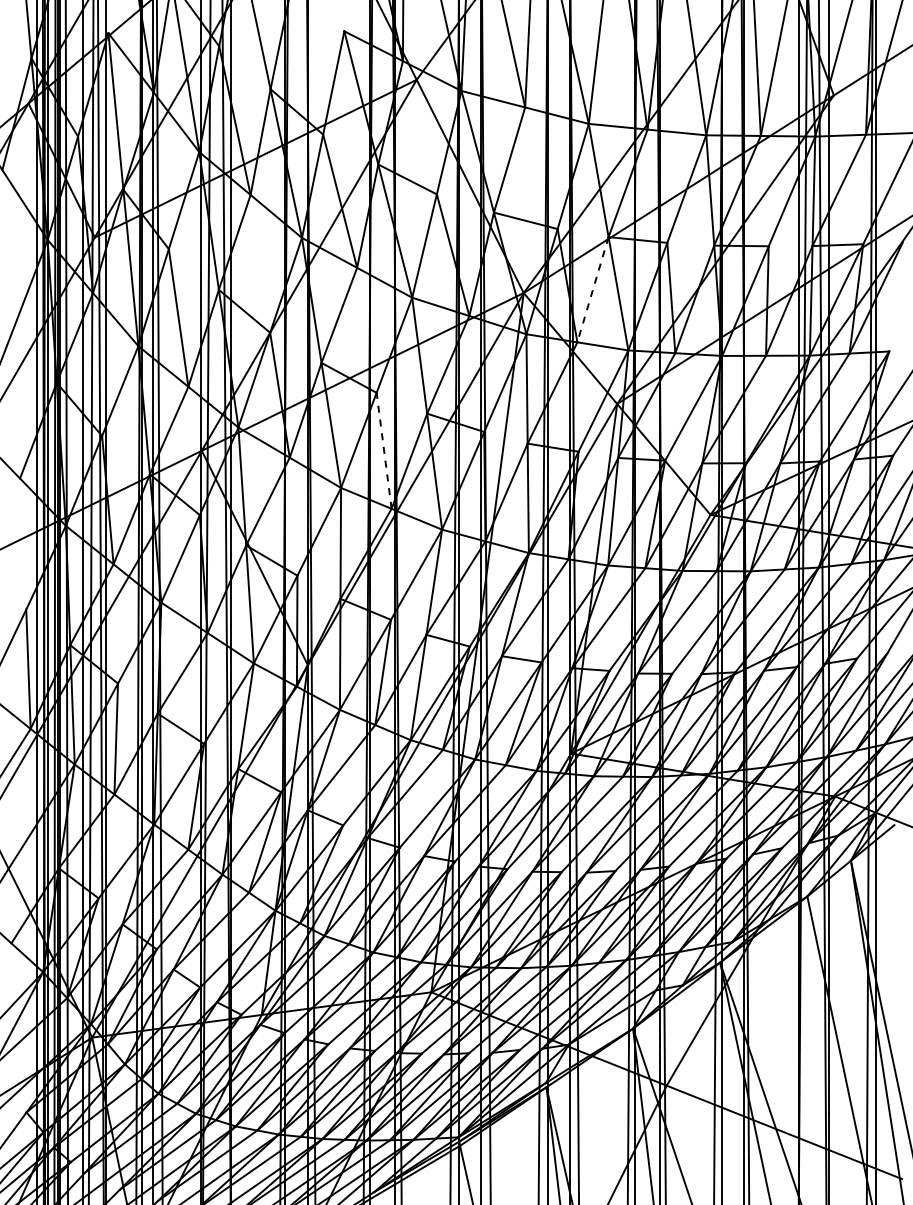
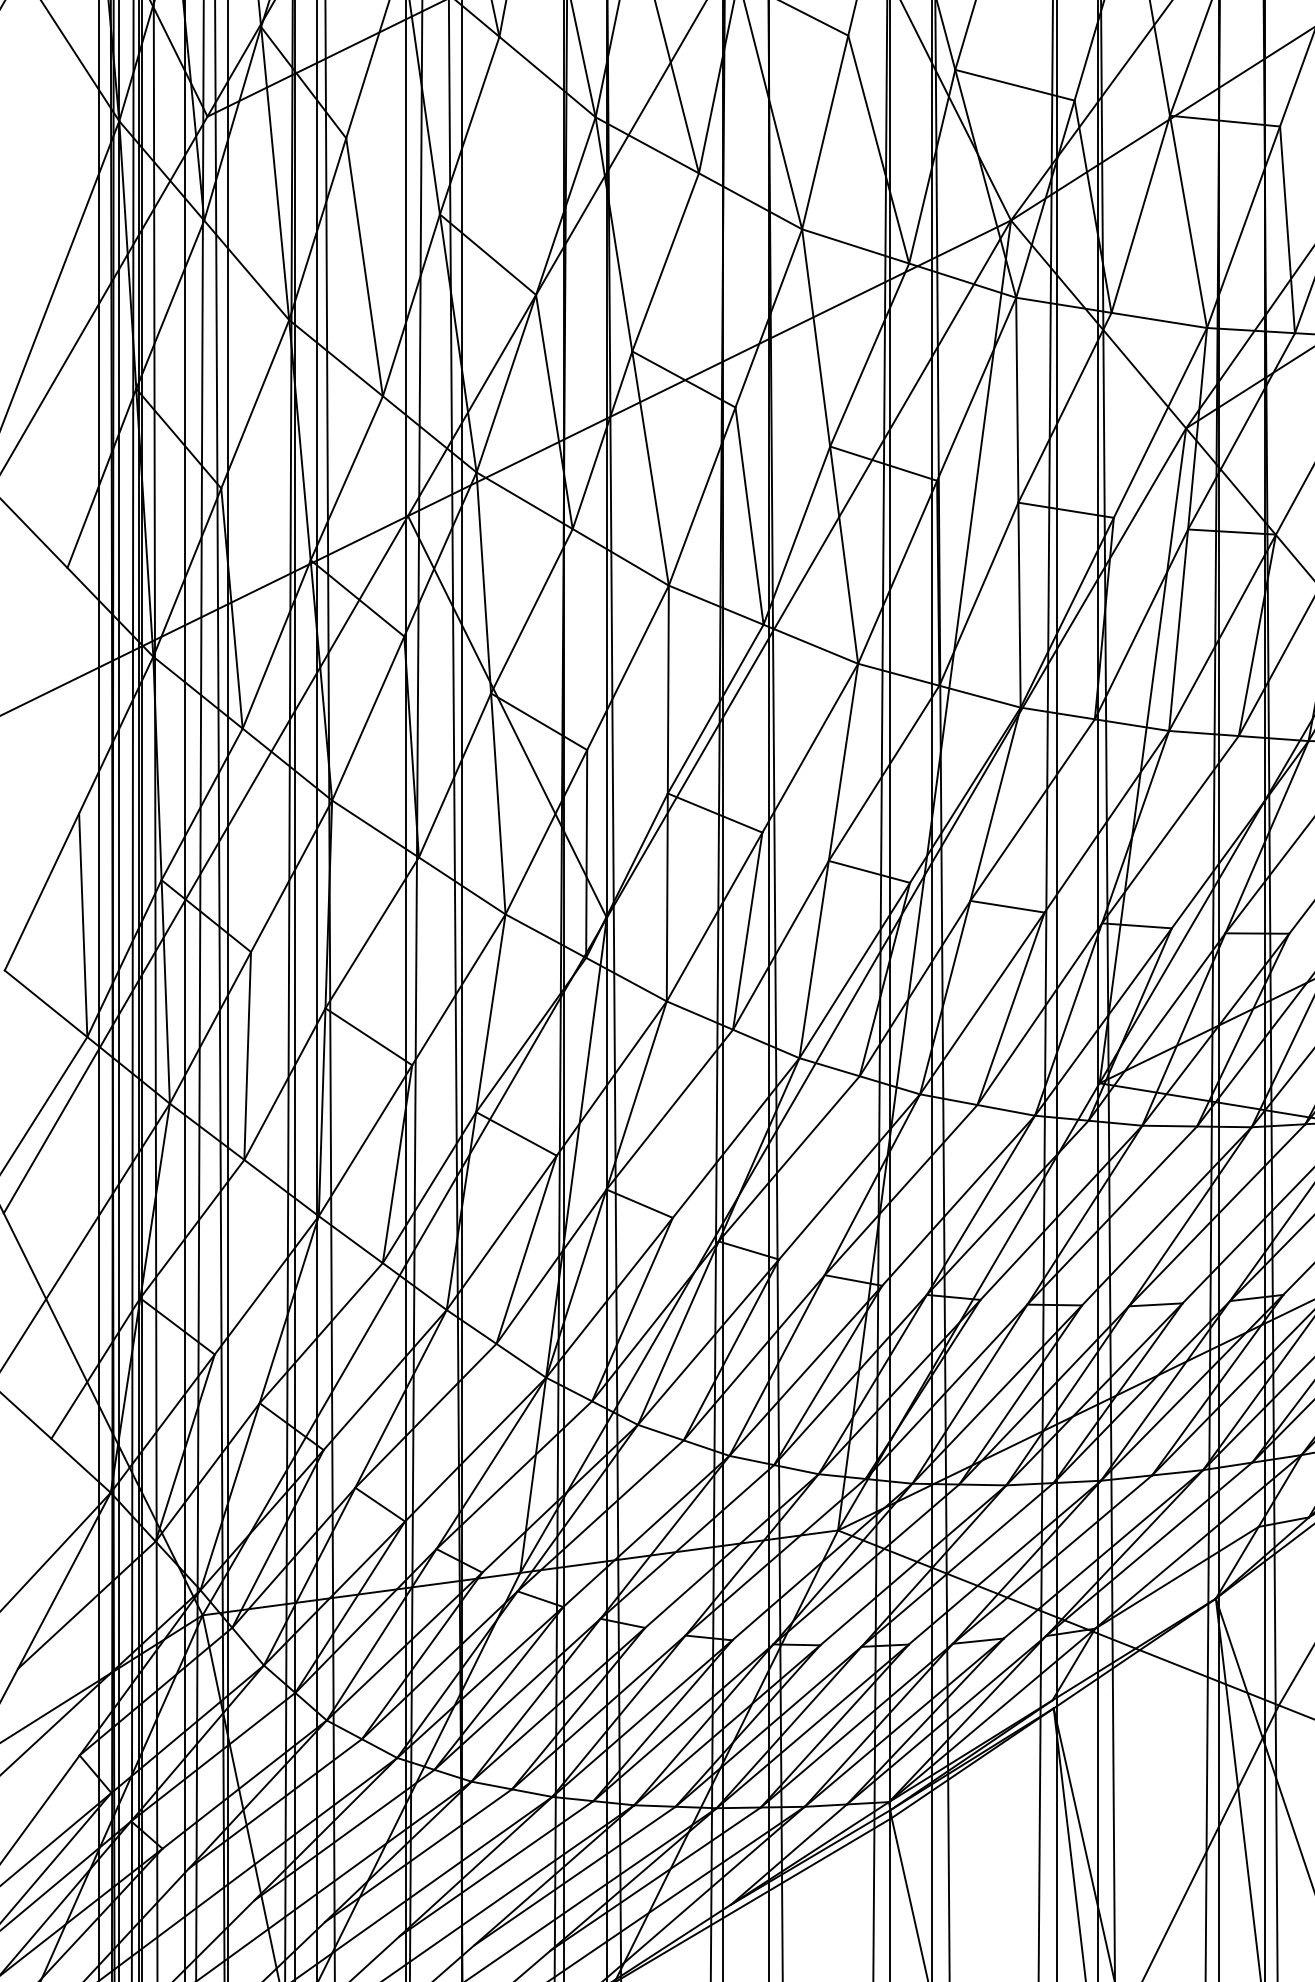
line: (592, 289) -> (1139, 213), dashed -> solid
line: (384, 450) -> (750, 515), dashed -> solid

